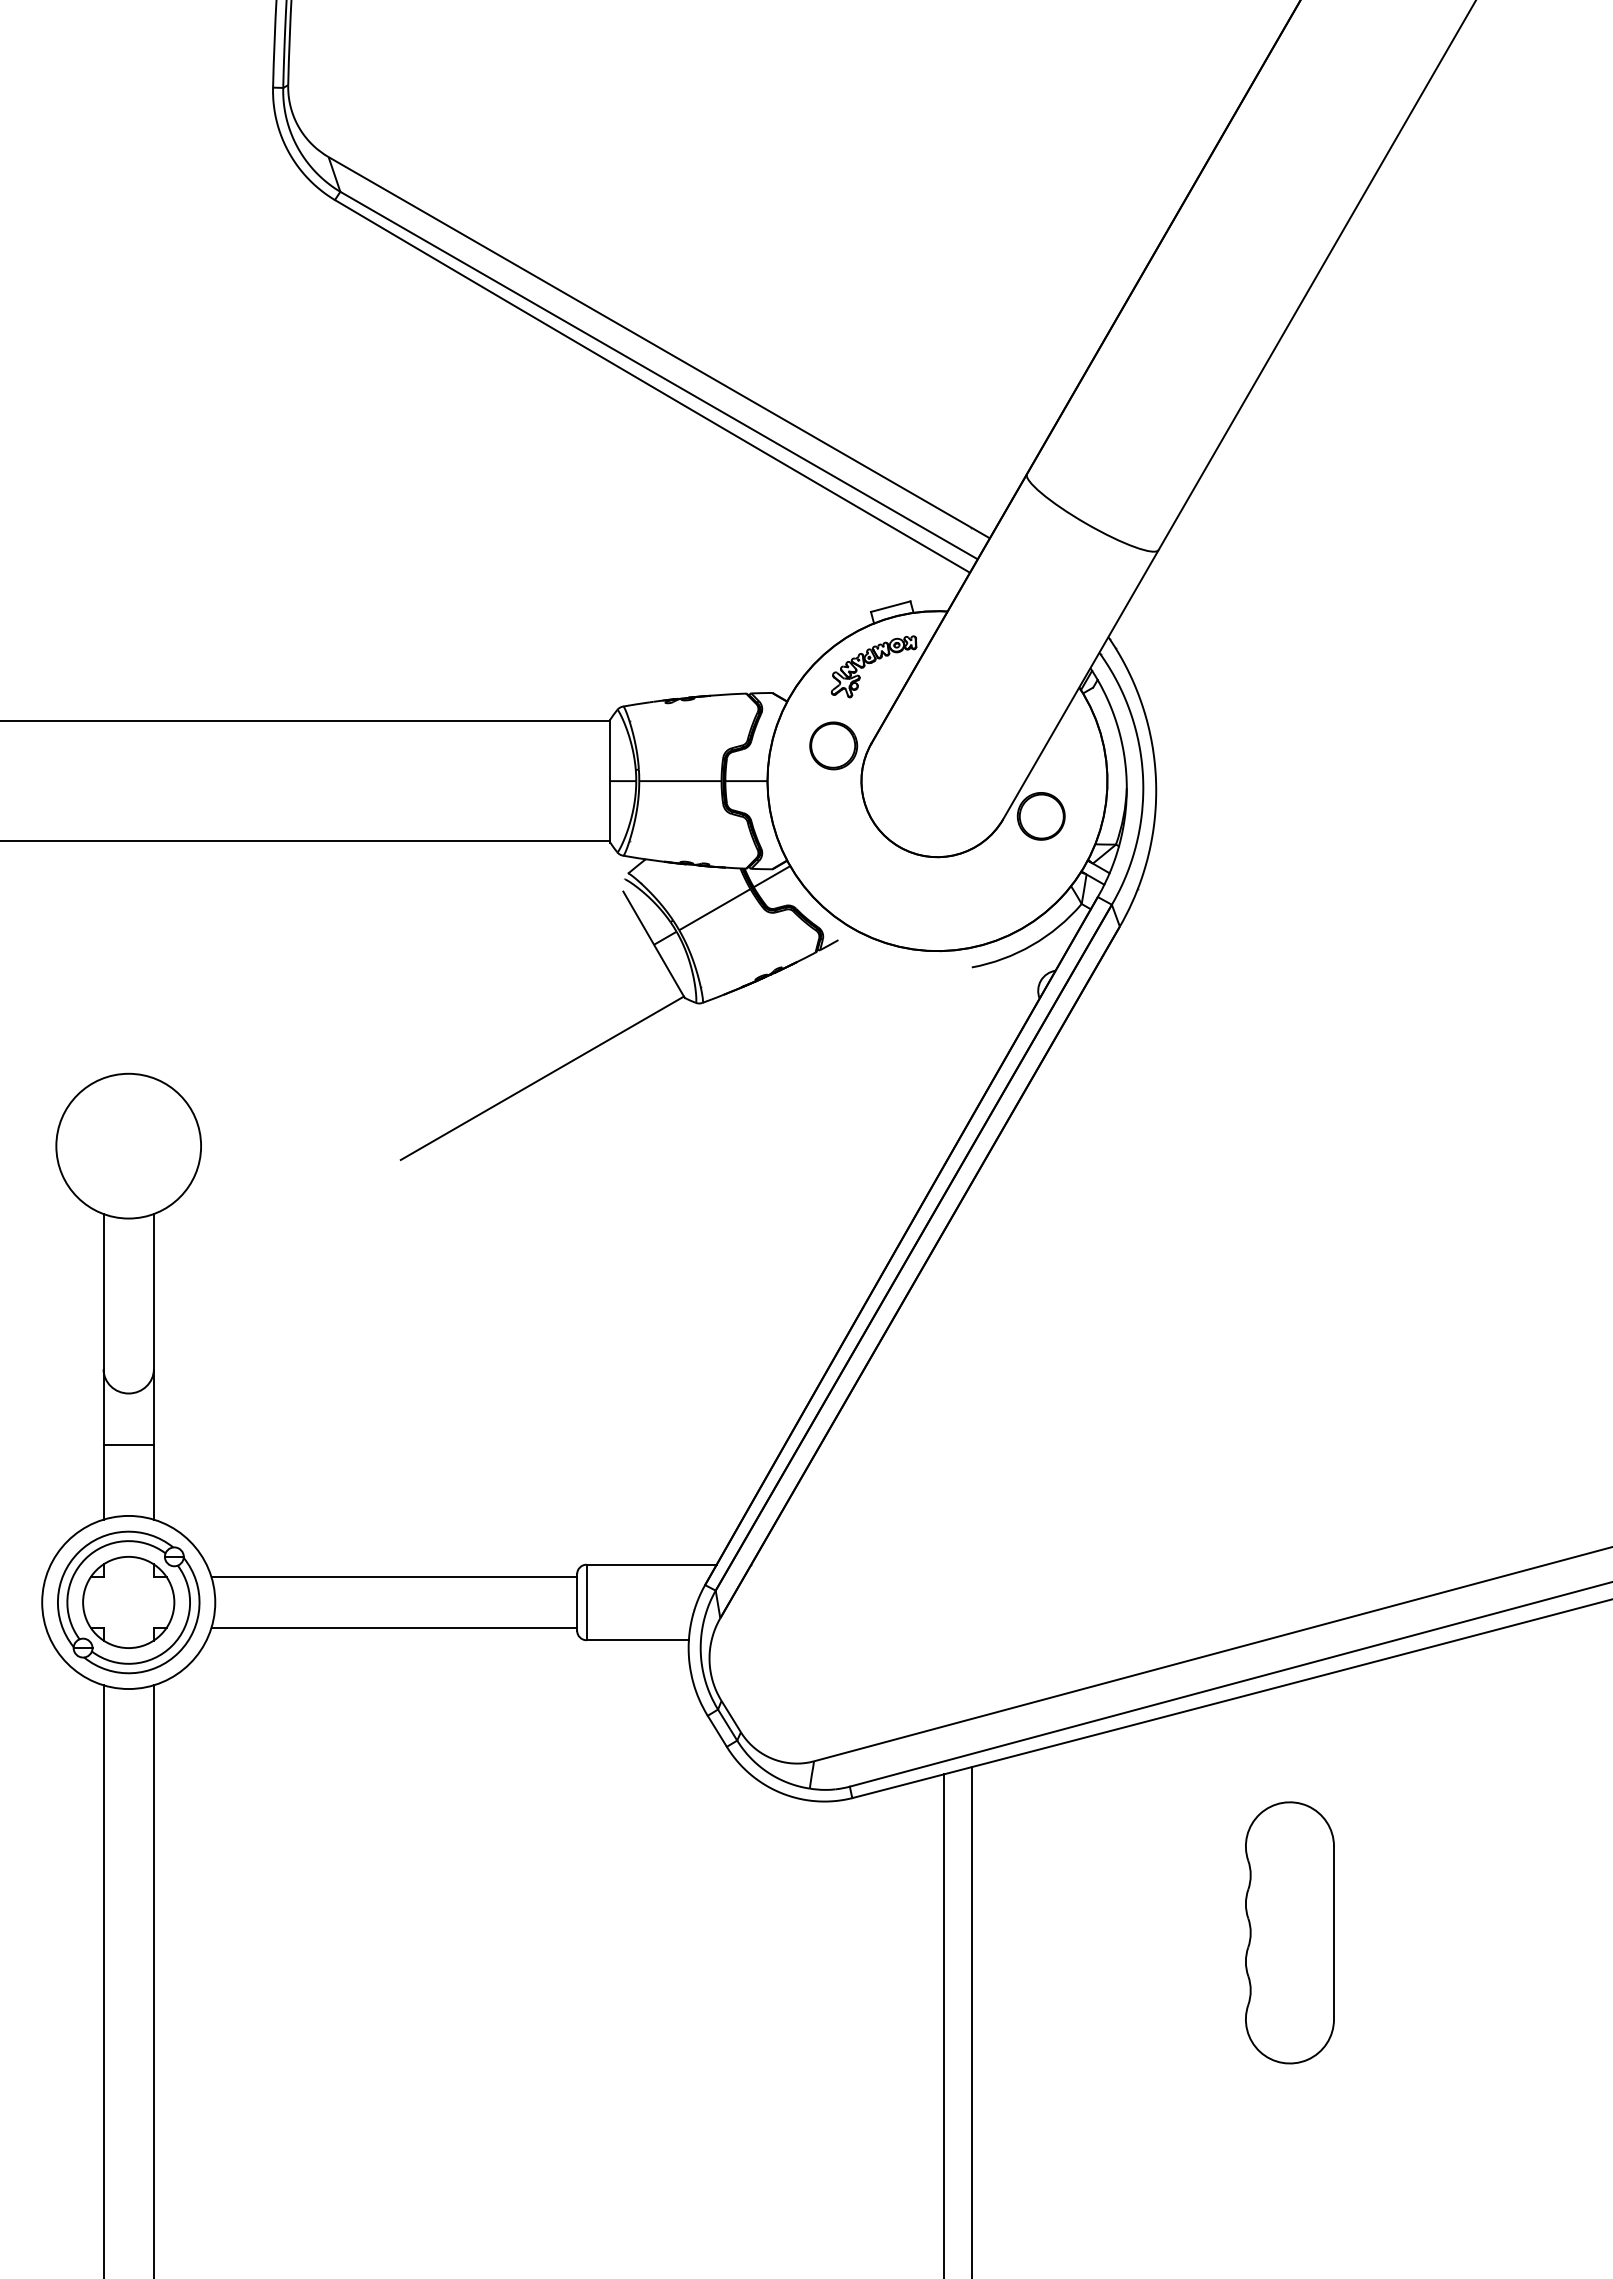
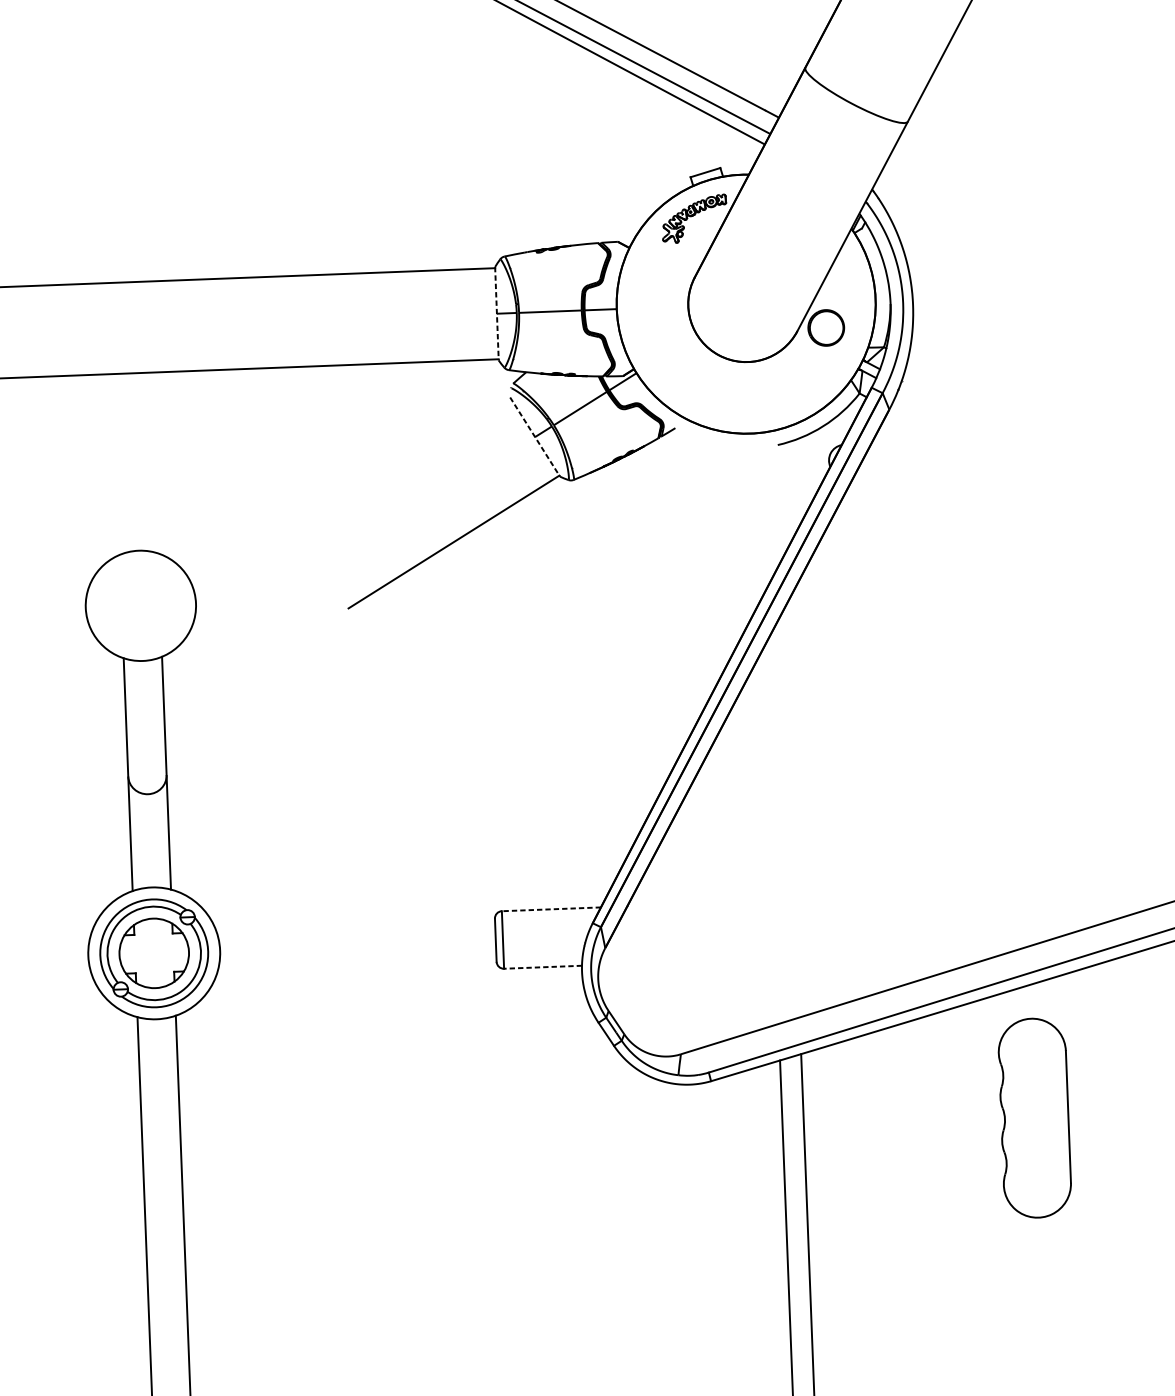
part: (833, 745) -> (665, 280), removed
line: (610, 781) -> (497, 314), solid -> dashed
line: (654, 945) -> (535, 437), solid -> dashed
line: (128, 1445) -> (149, 833), removed
line: (651, 1564) -> (551, 909), solid -> dashed
line: (394, 1577) -> (355, 926), removed
line: (394, 1627) -> (357, 964), removed
line: (637, 1640) -> (542, 967), solid -> dashed
part: (1289, 1932) -> (1034, 1117), moved

